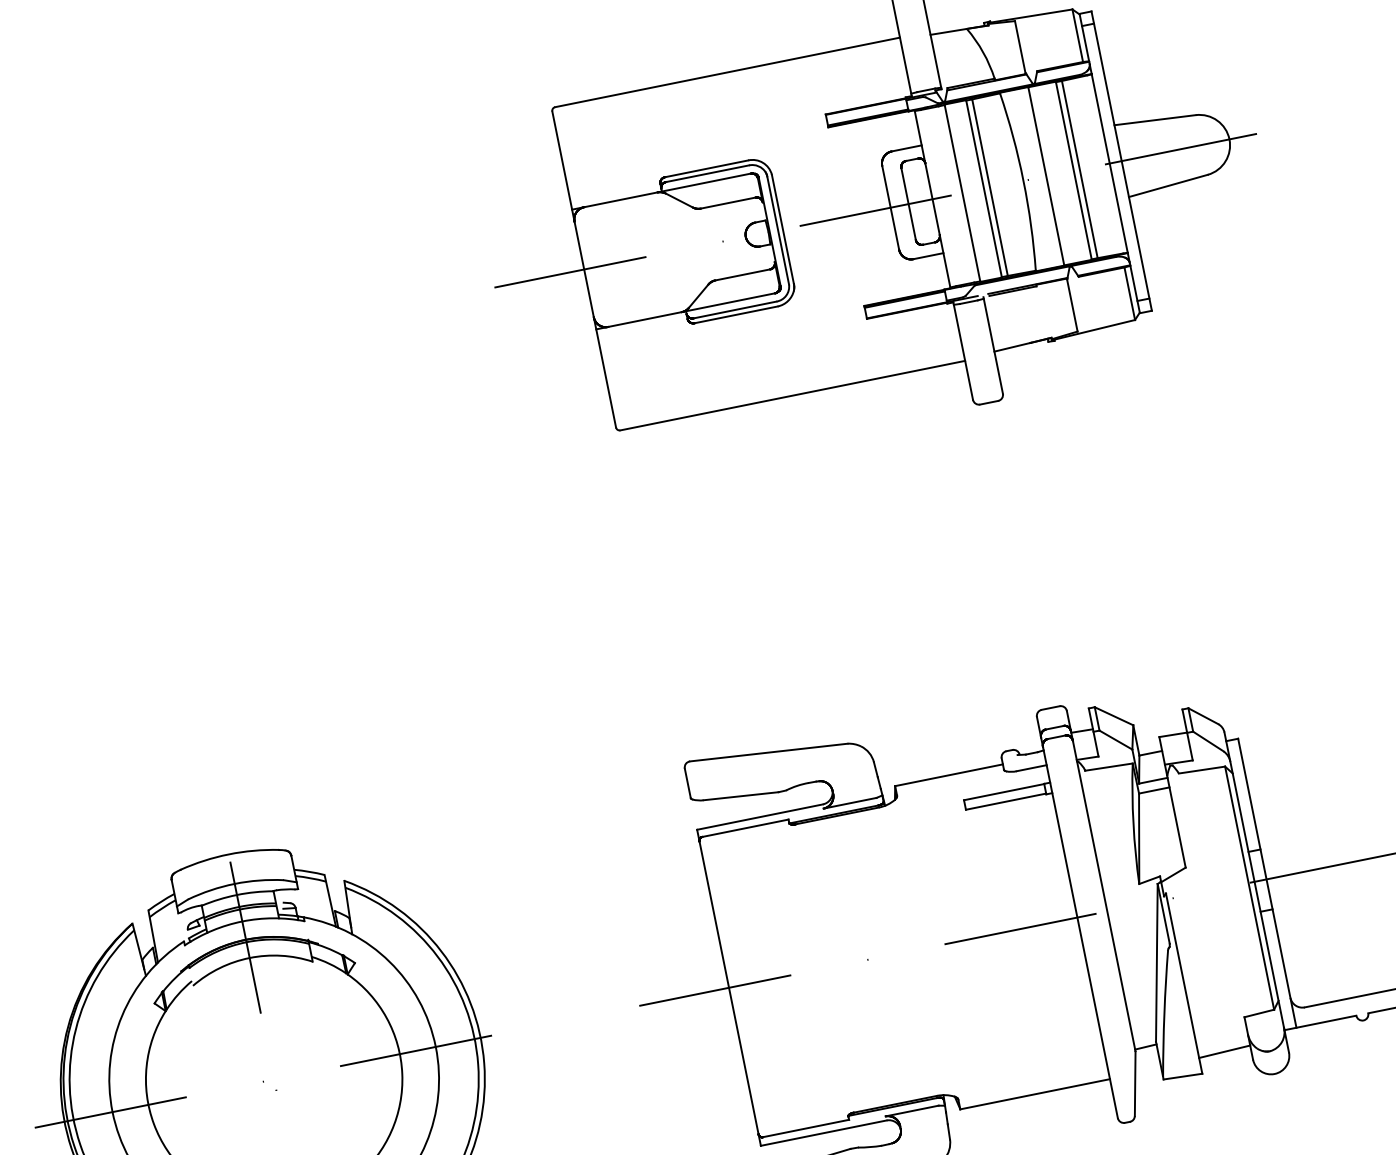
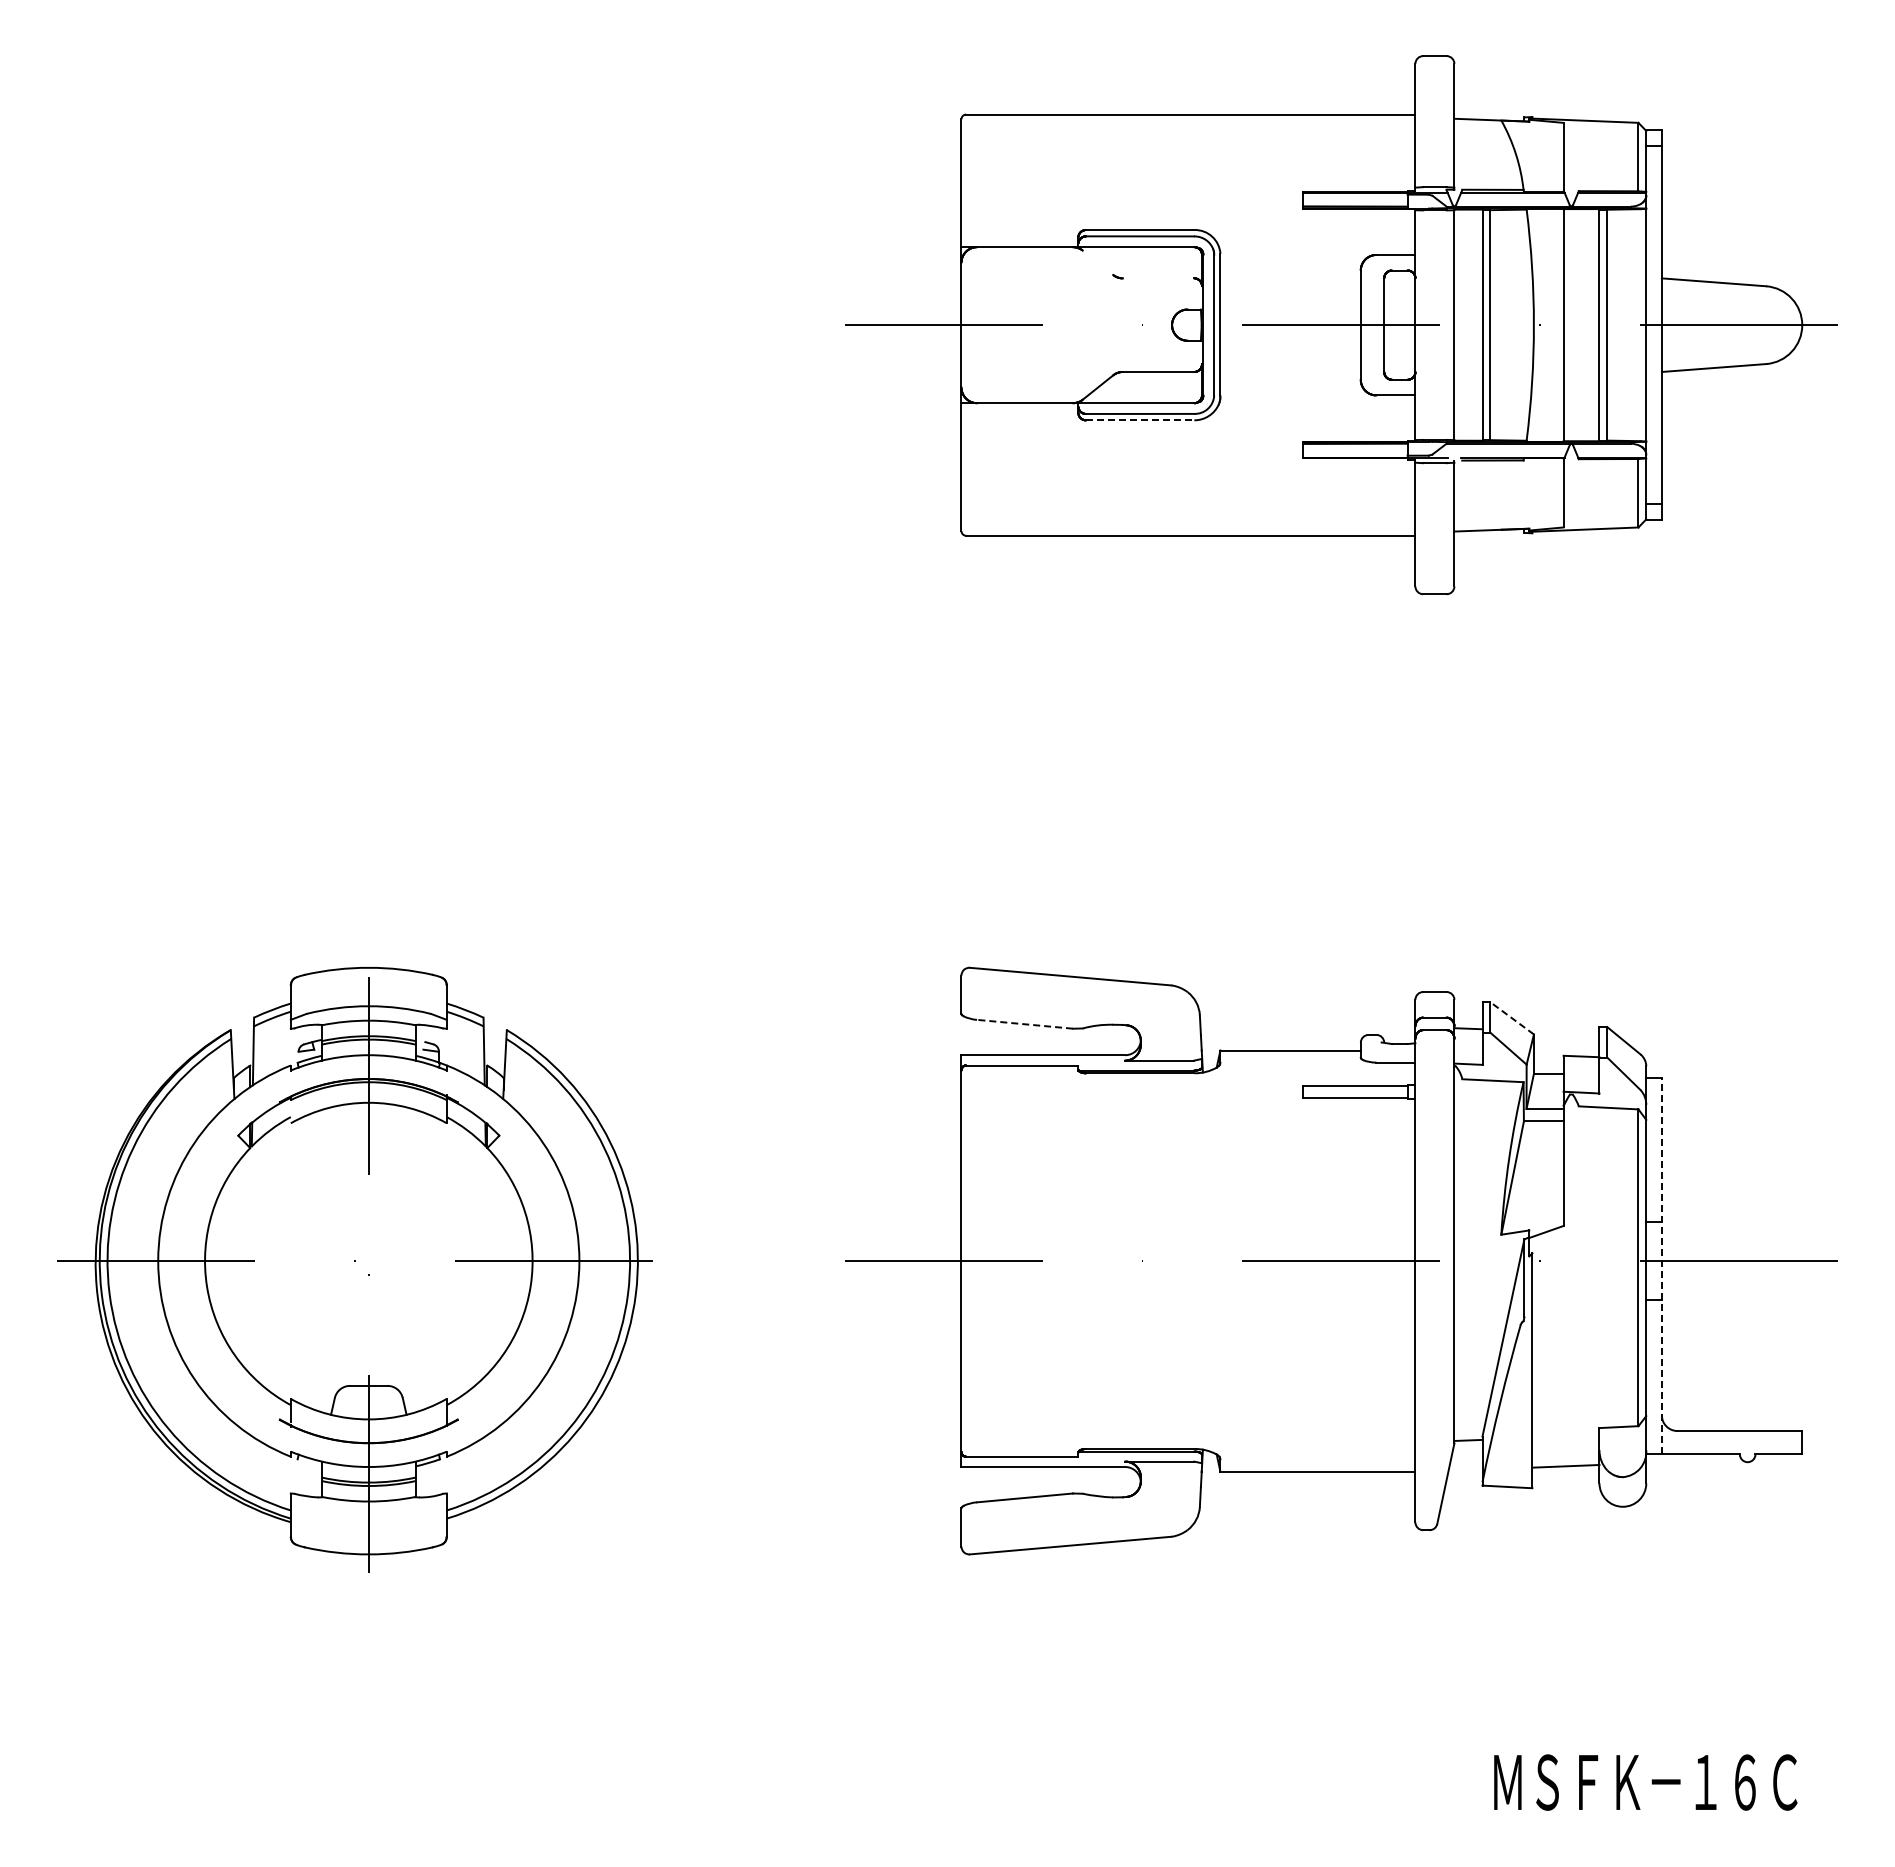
line: (678, 200) -> (1097, 262), removed
line: (728, 203) -> (1158, 278), removed
line: (736, 314) -> (1140, 420), solid -> dashed
line: (1113, 716) -> (1511, 1018), solid -> dashed
line: (740, 796) -> (1024, 1024), solid -> dashed
line: (1266, 882) -> (1661, 1265), solid -> dashed

